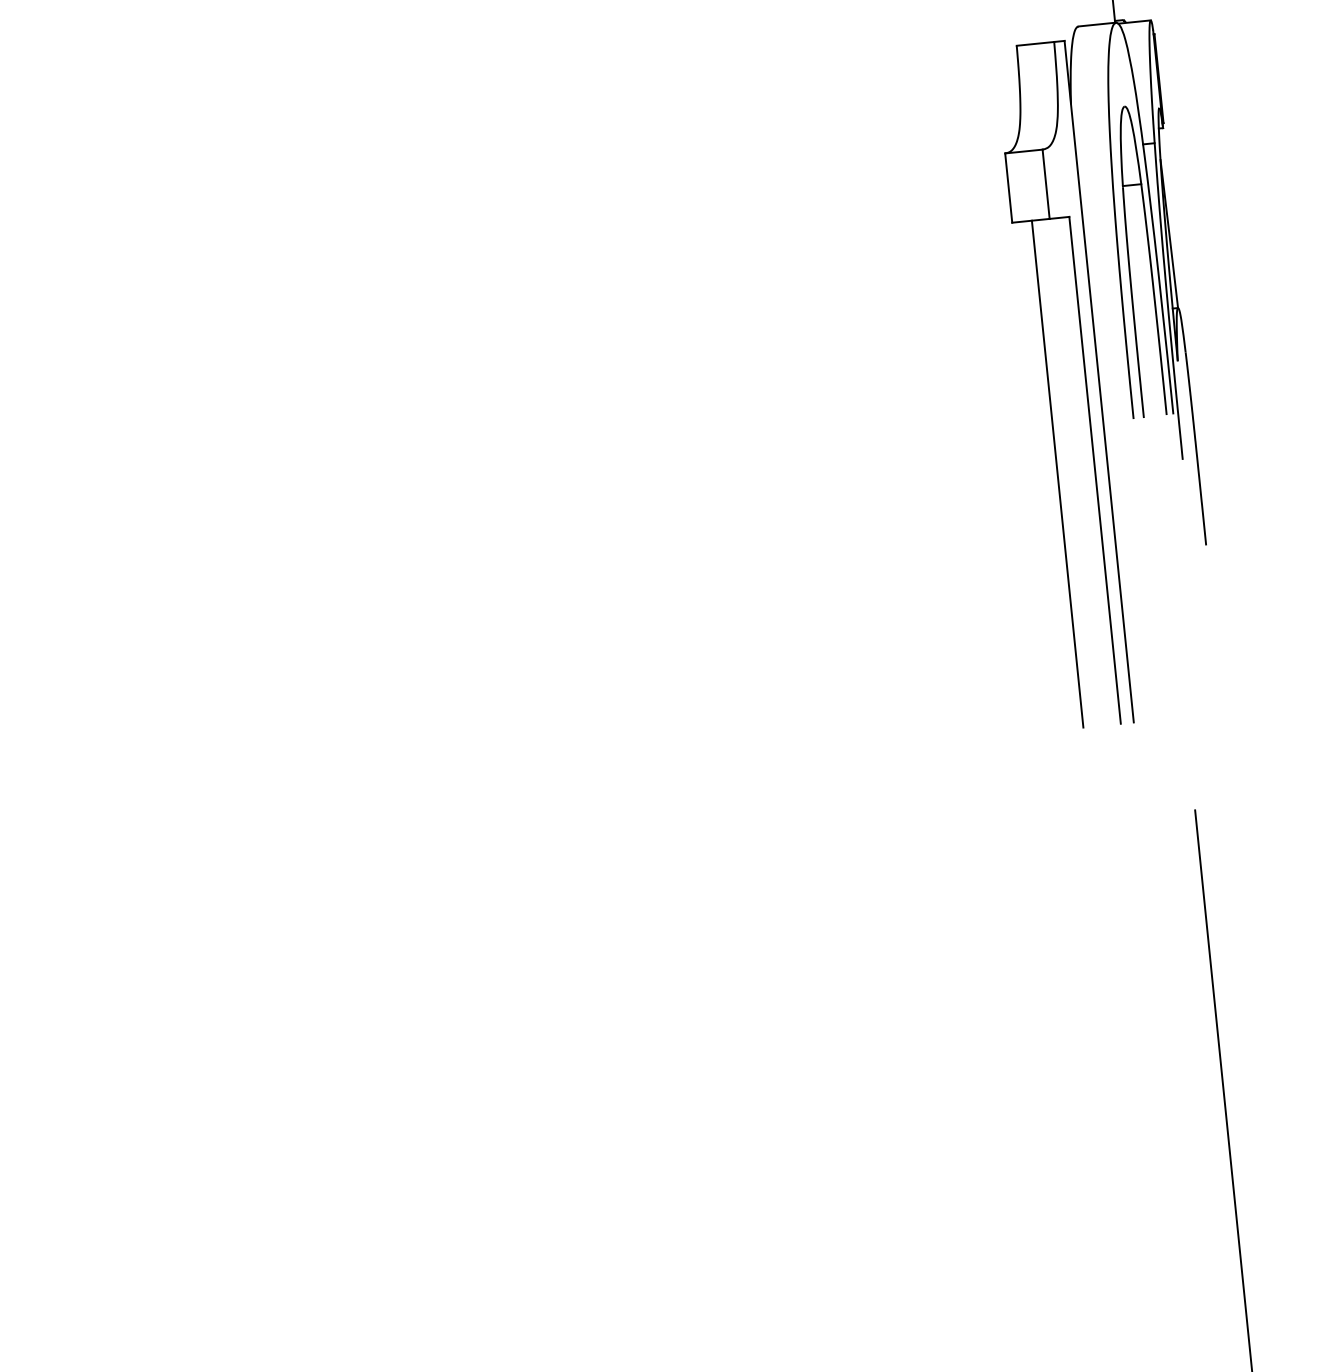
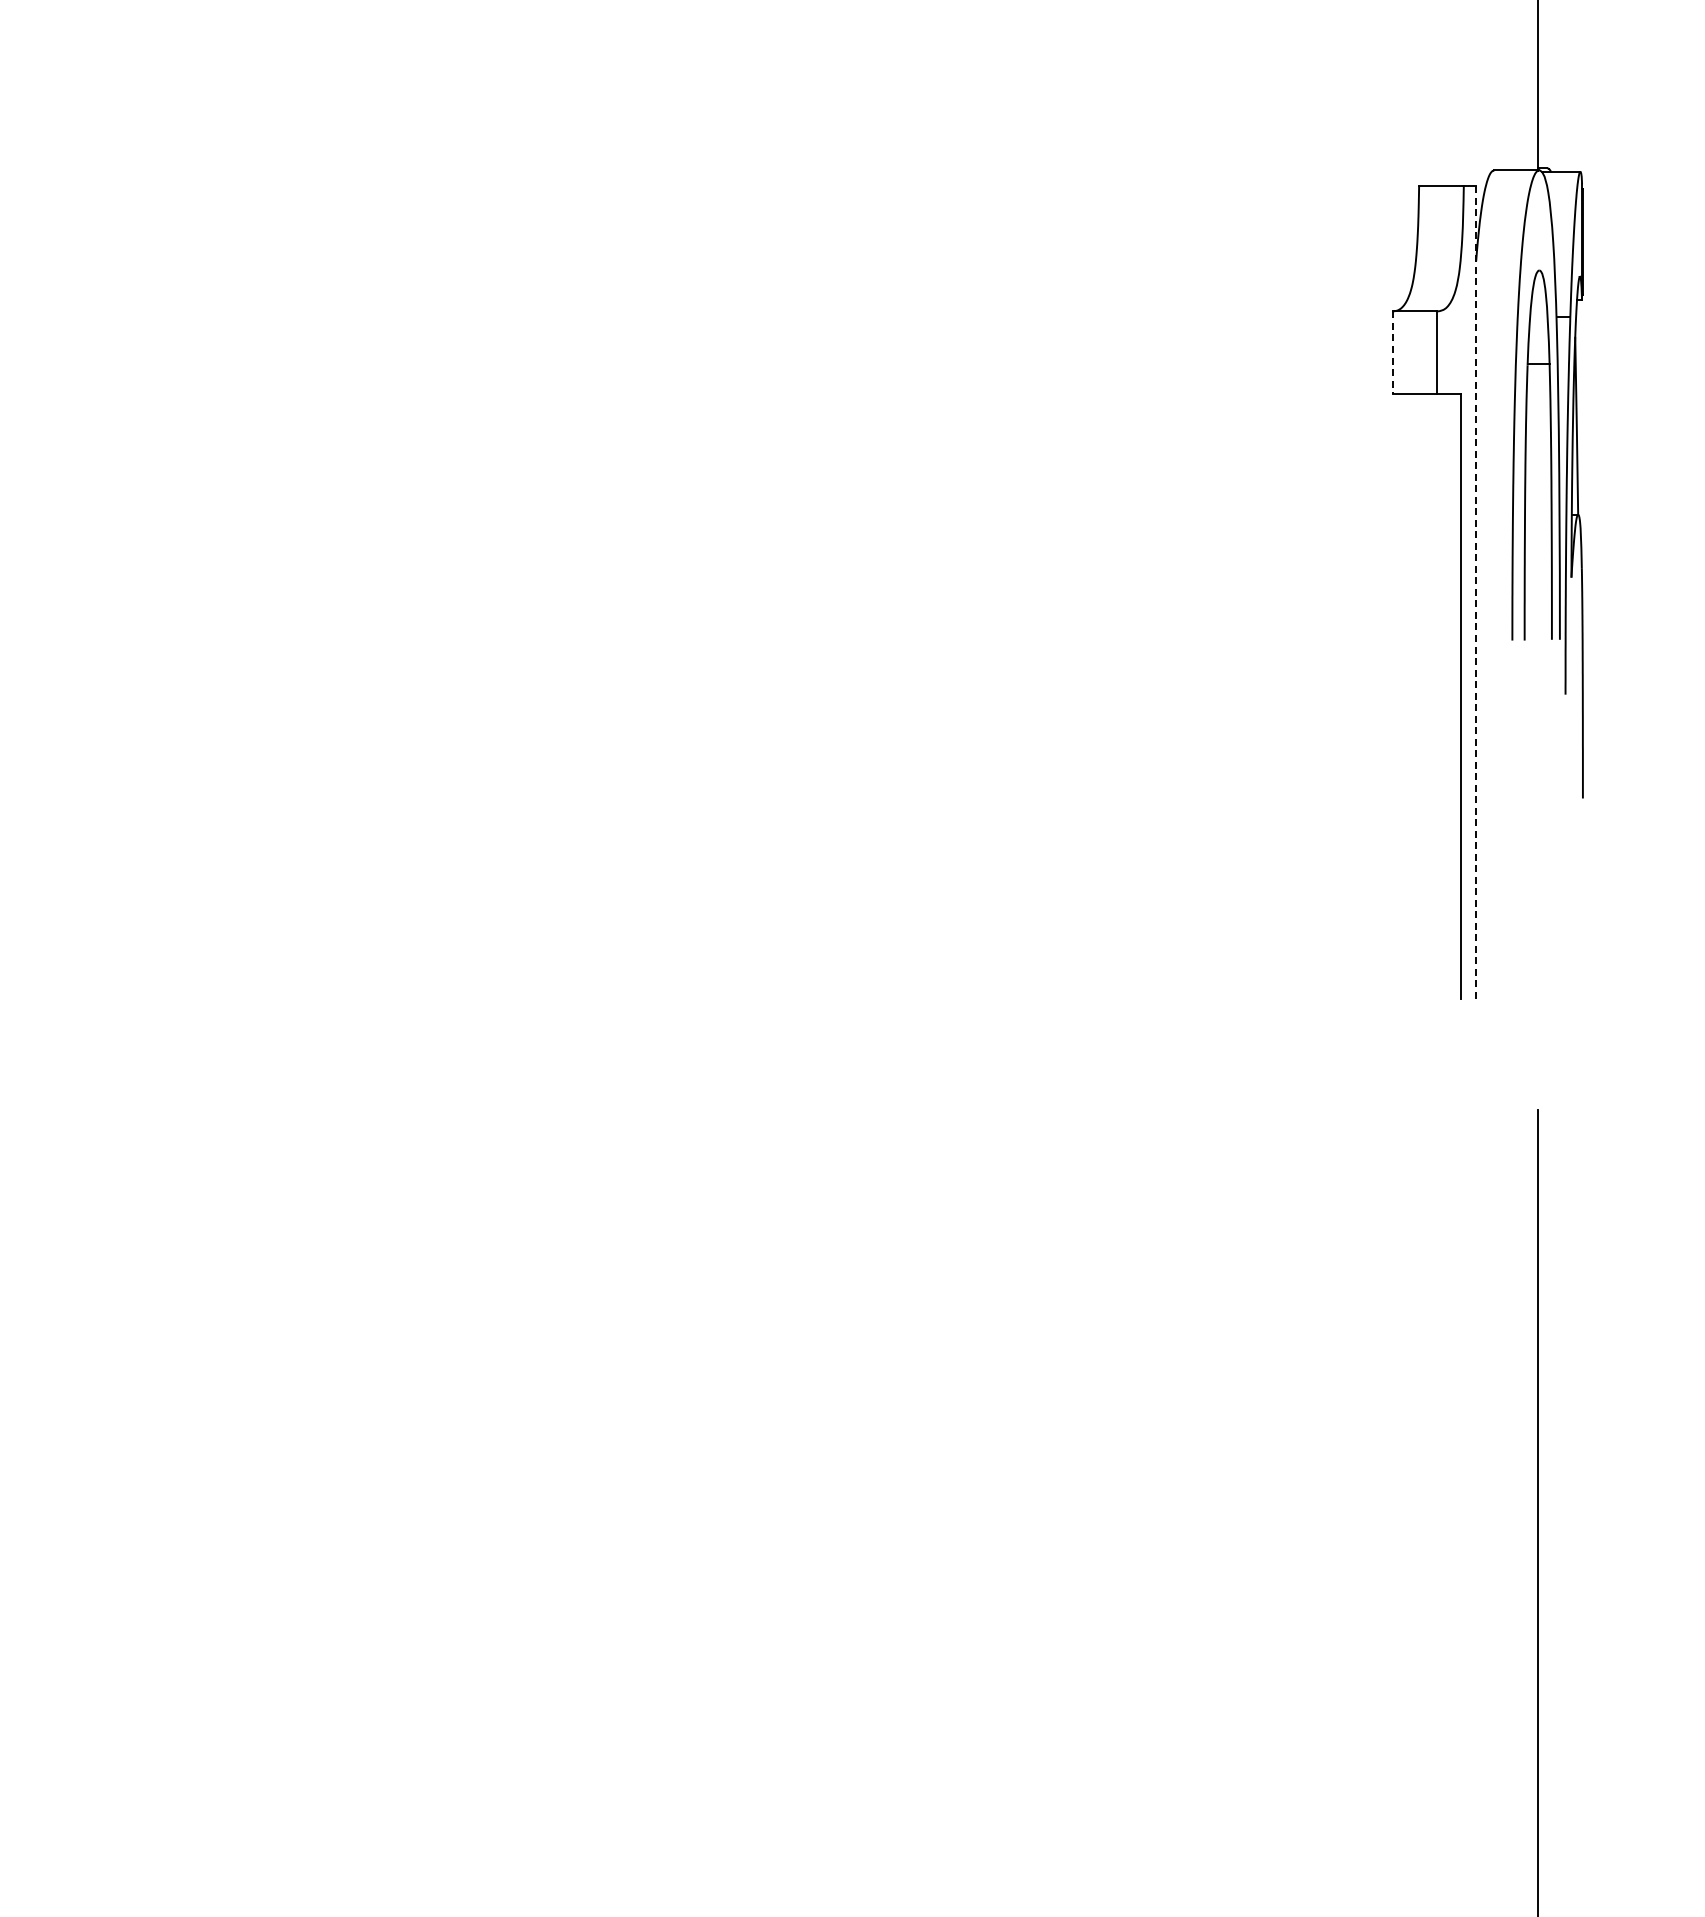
line: (1008, 188) -> (1392, 353), solid -> dashed
line: (1099, 381) -> (1476, 592), solid -> dashed
line: (1058, 474) -> (1416, 696), removed

